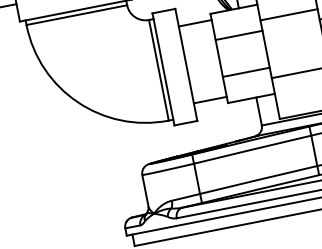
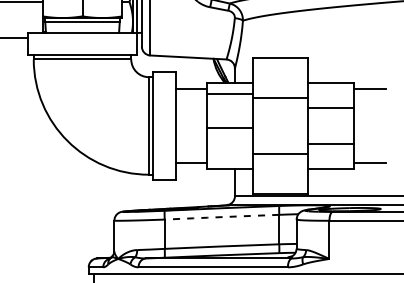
line: (238, 35) -> (229, 94), moved
line: (245, 72) -> (229, 127), moved
arc: (252, 150) -> (221, 217), solid -> dashed

